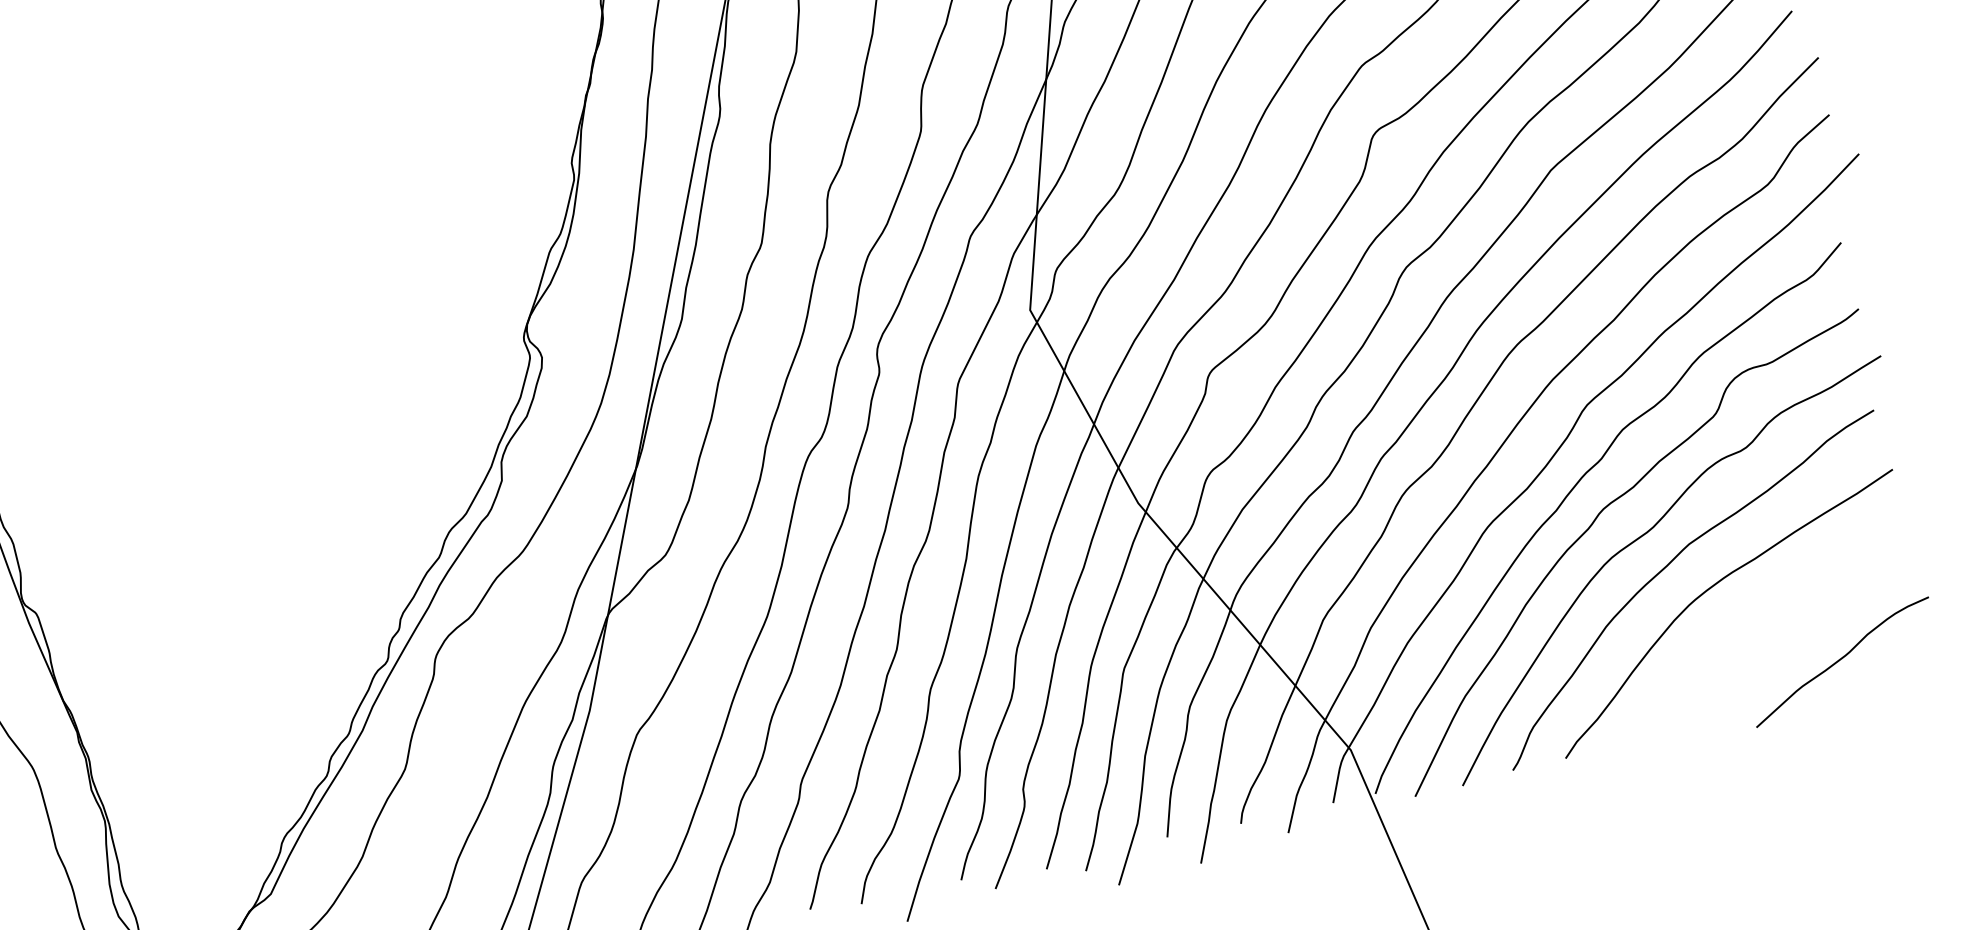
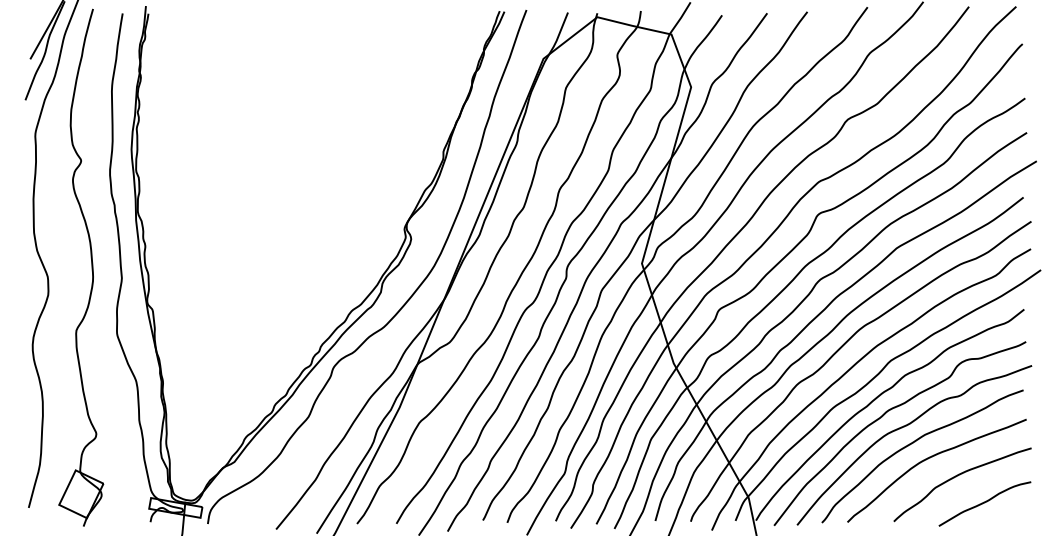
curve: (1772, 619) -> (956, 477), added

